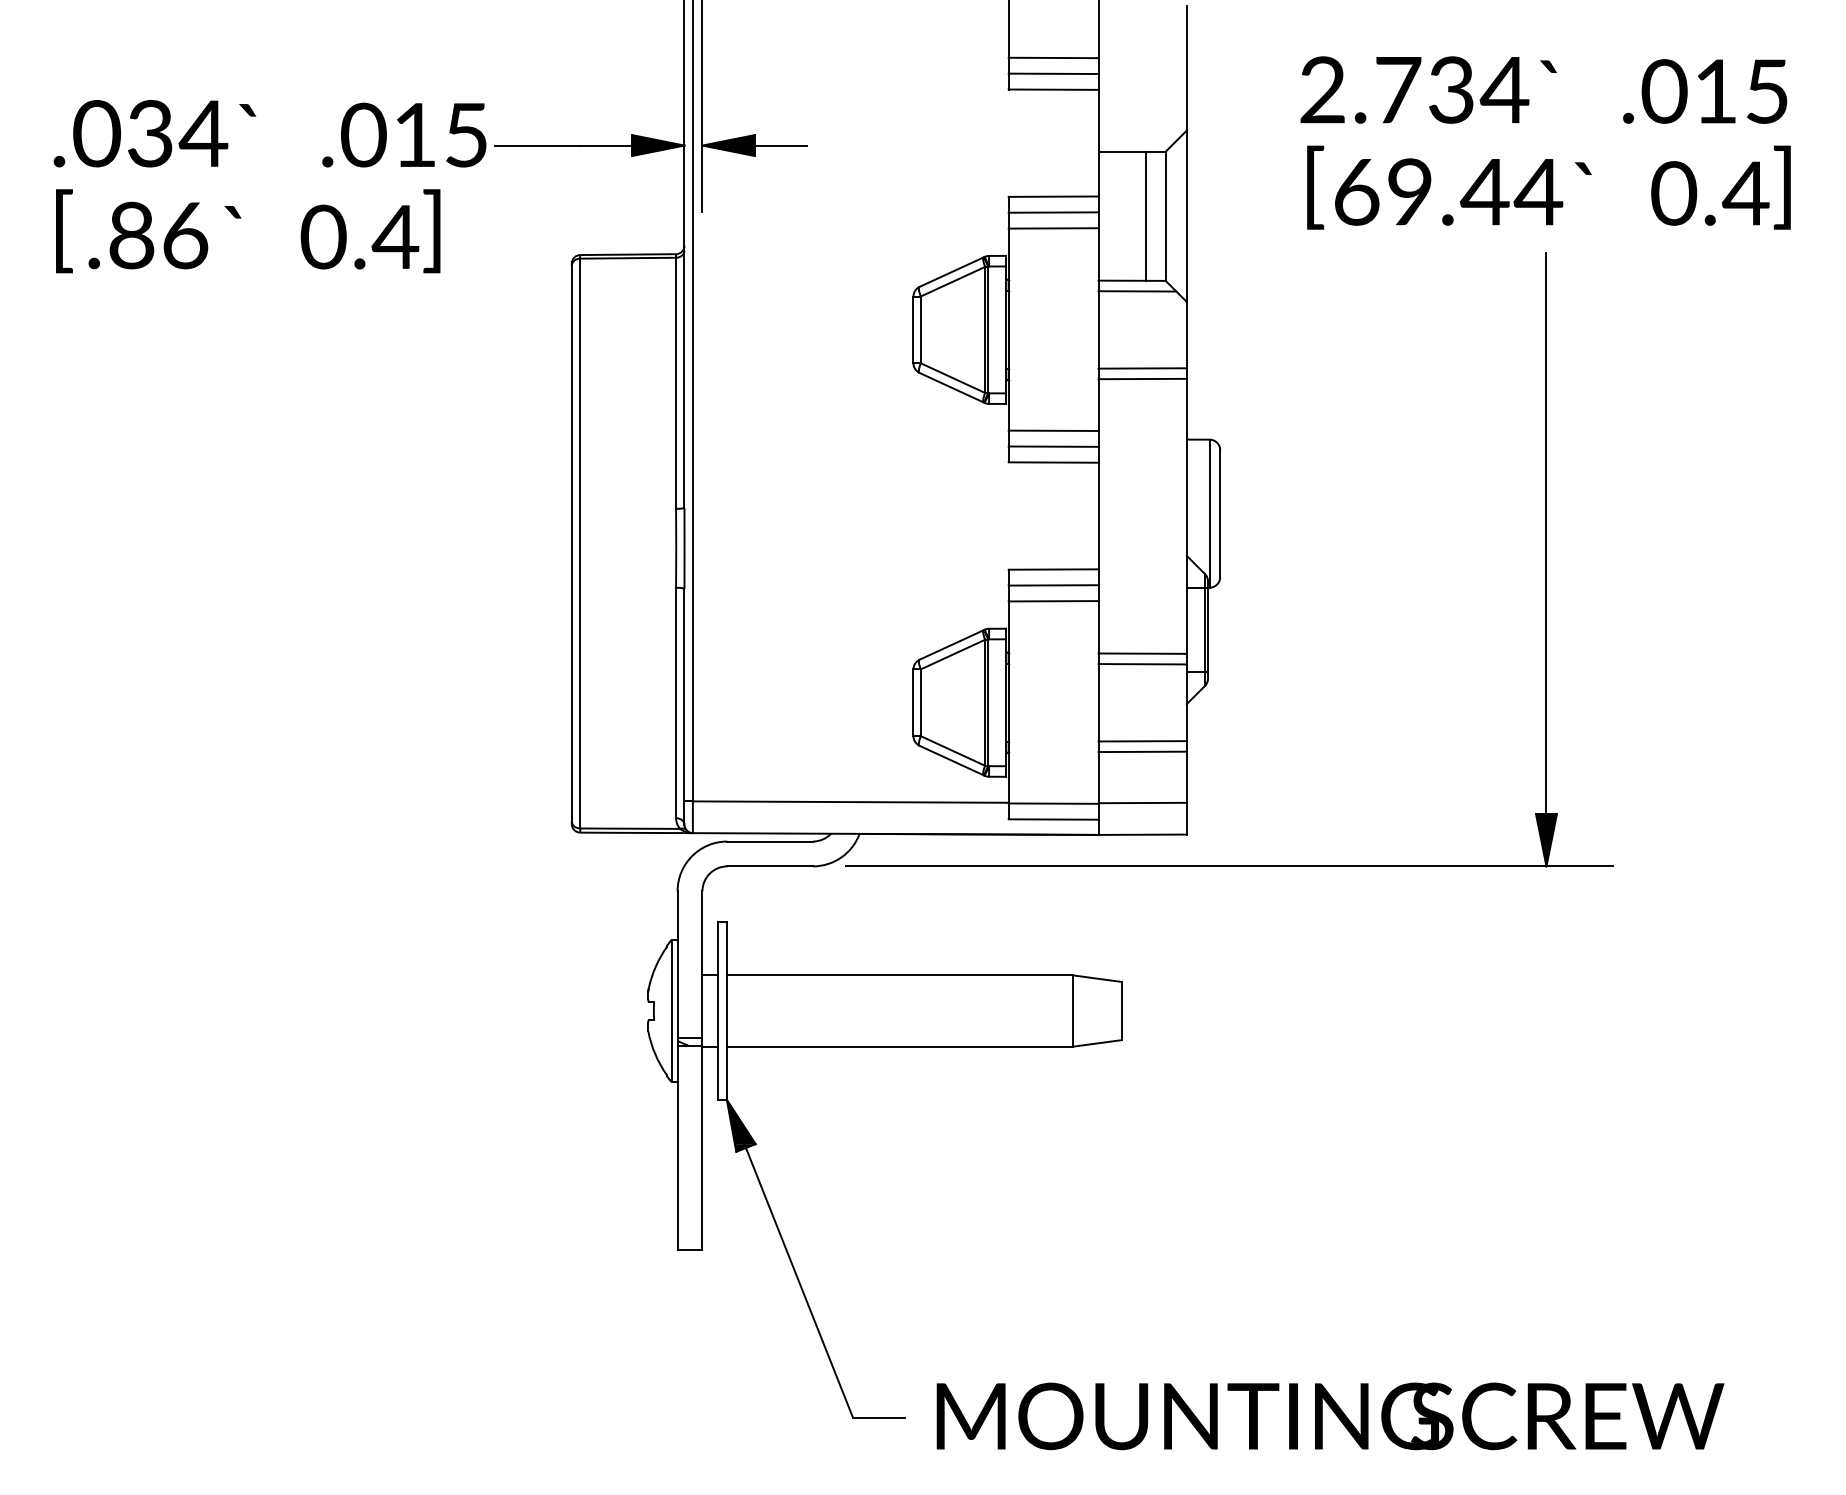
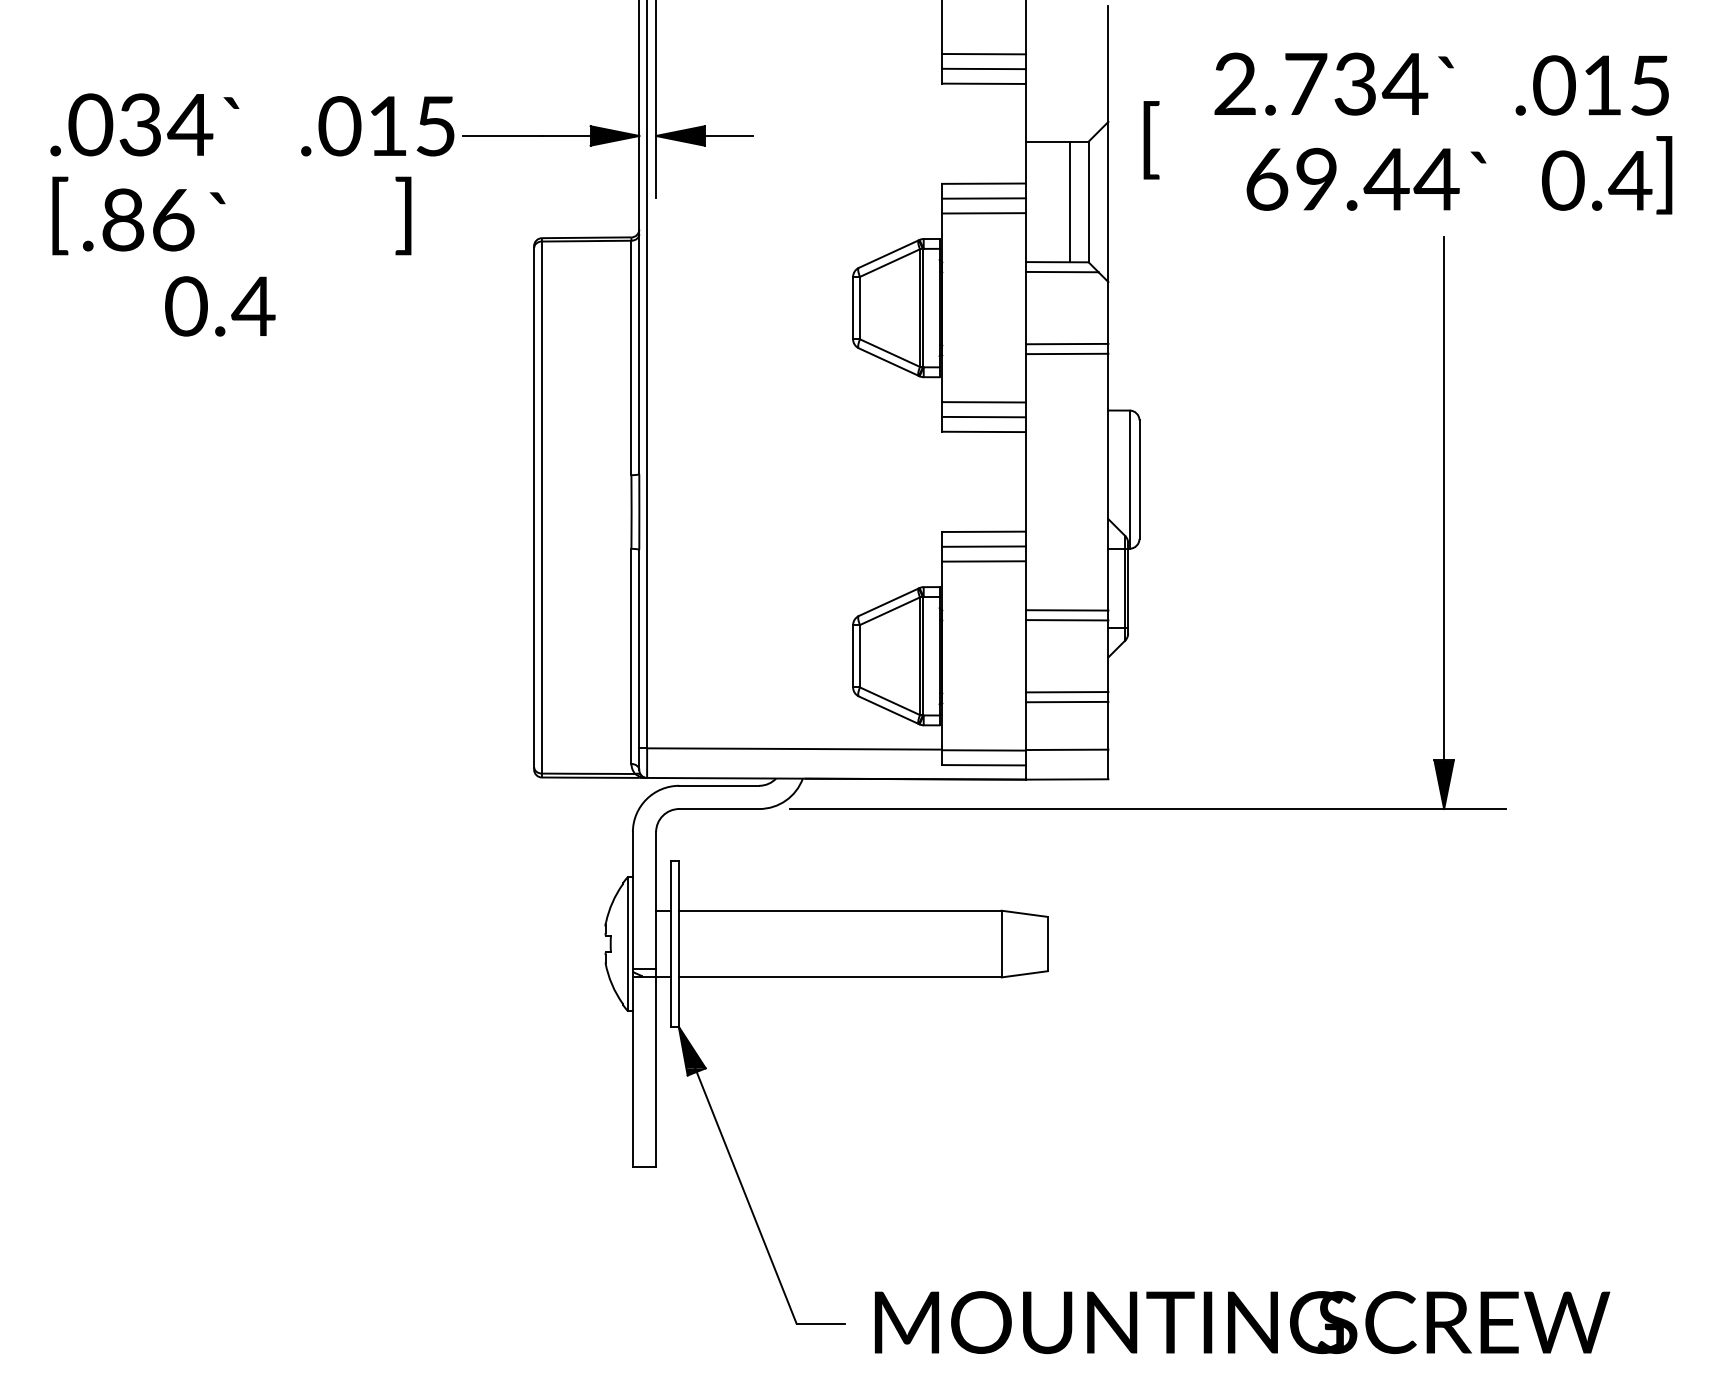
text: (1315, 187) -> (1151, 140), moved
text: (360, 237) -> (220, 306), moved

